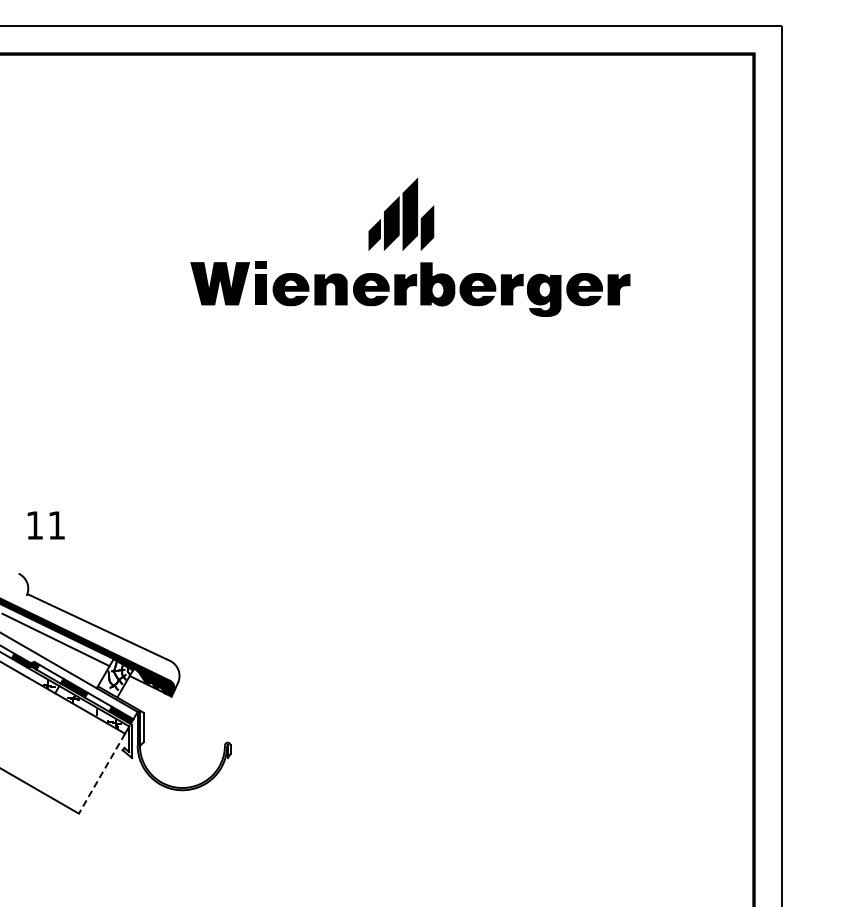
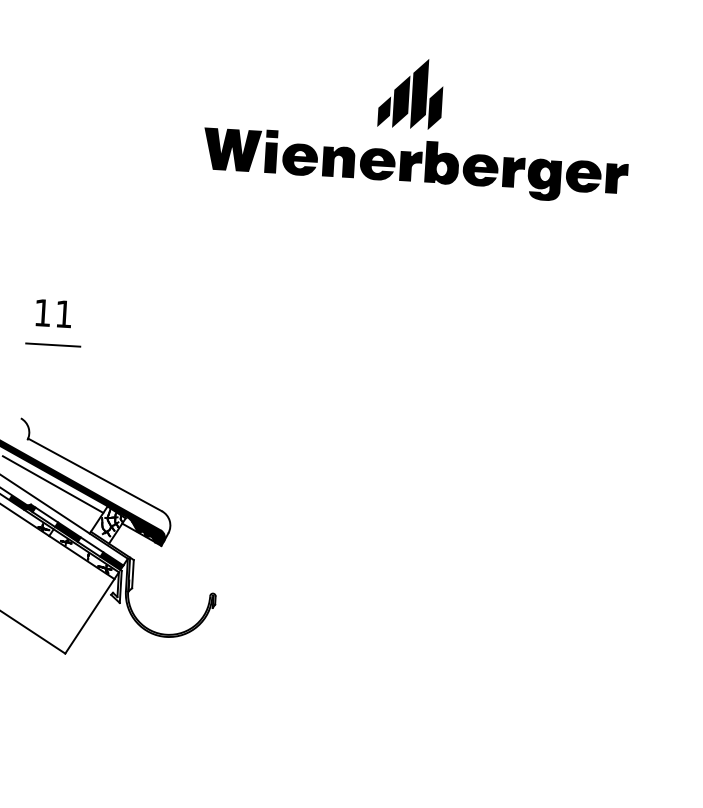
line: (47, 495) -> (53, 344), added
text: (45, 525) -> (53, 313), moved
line: (101, 774) -> (89, 617), dashed -> solid

